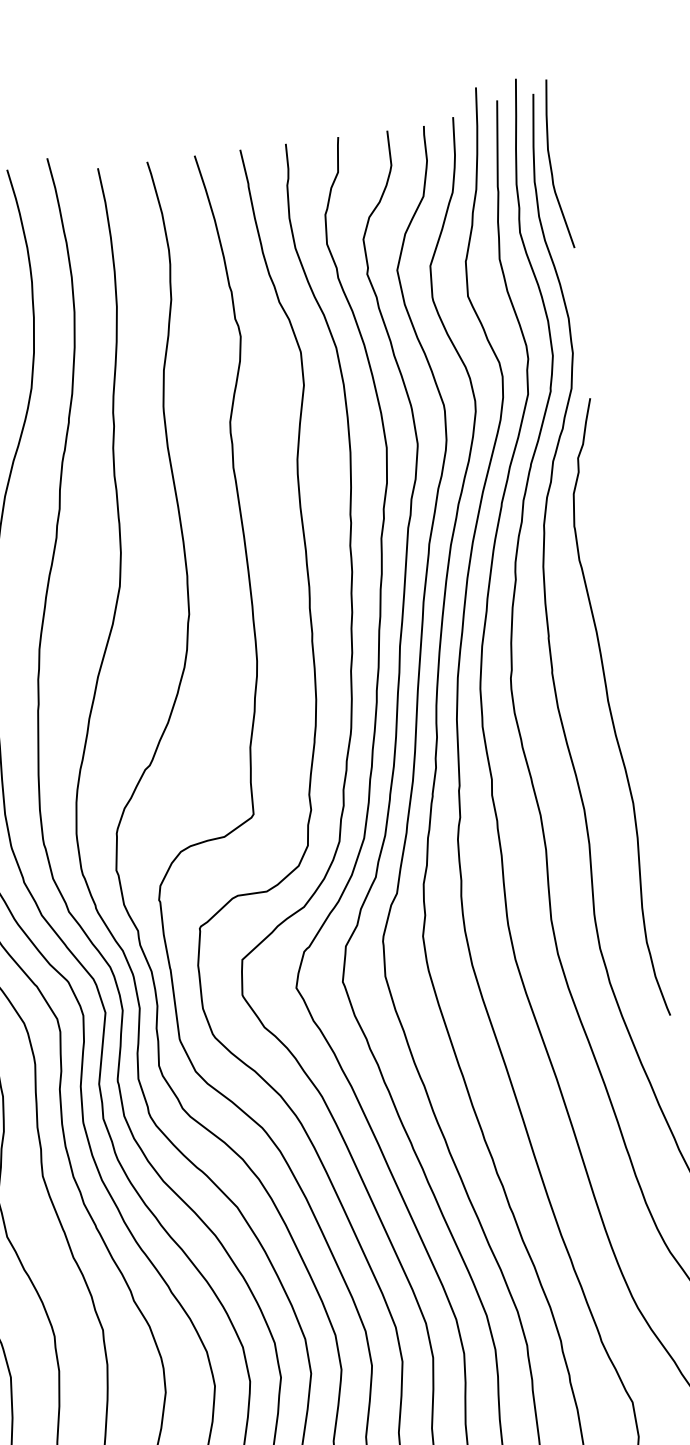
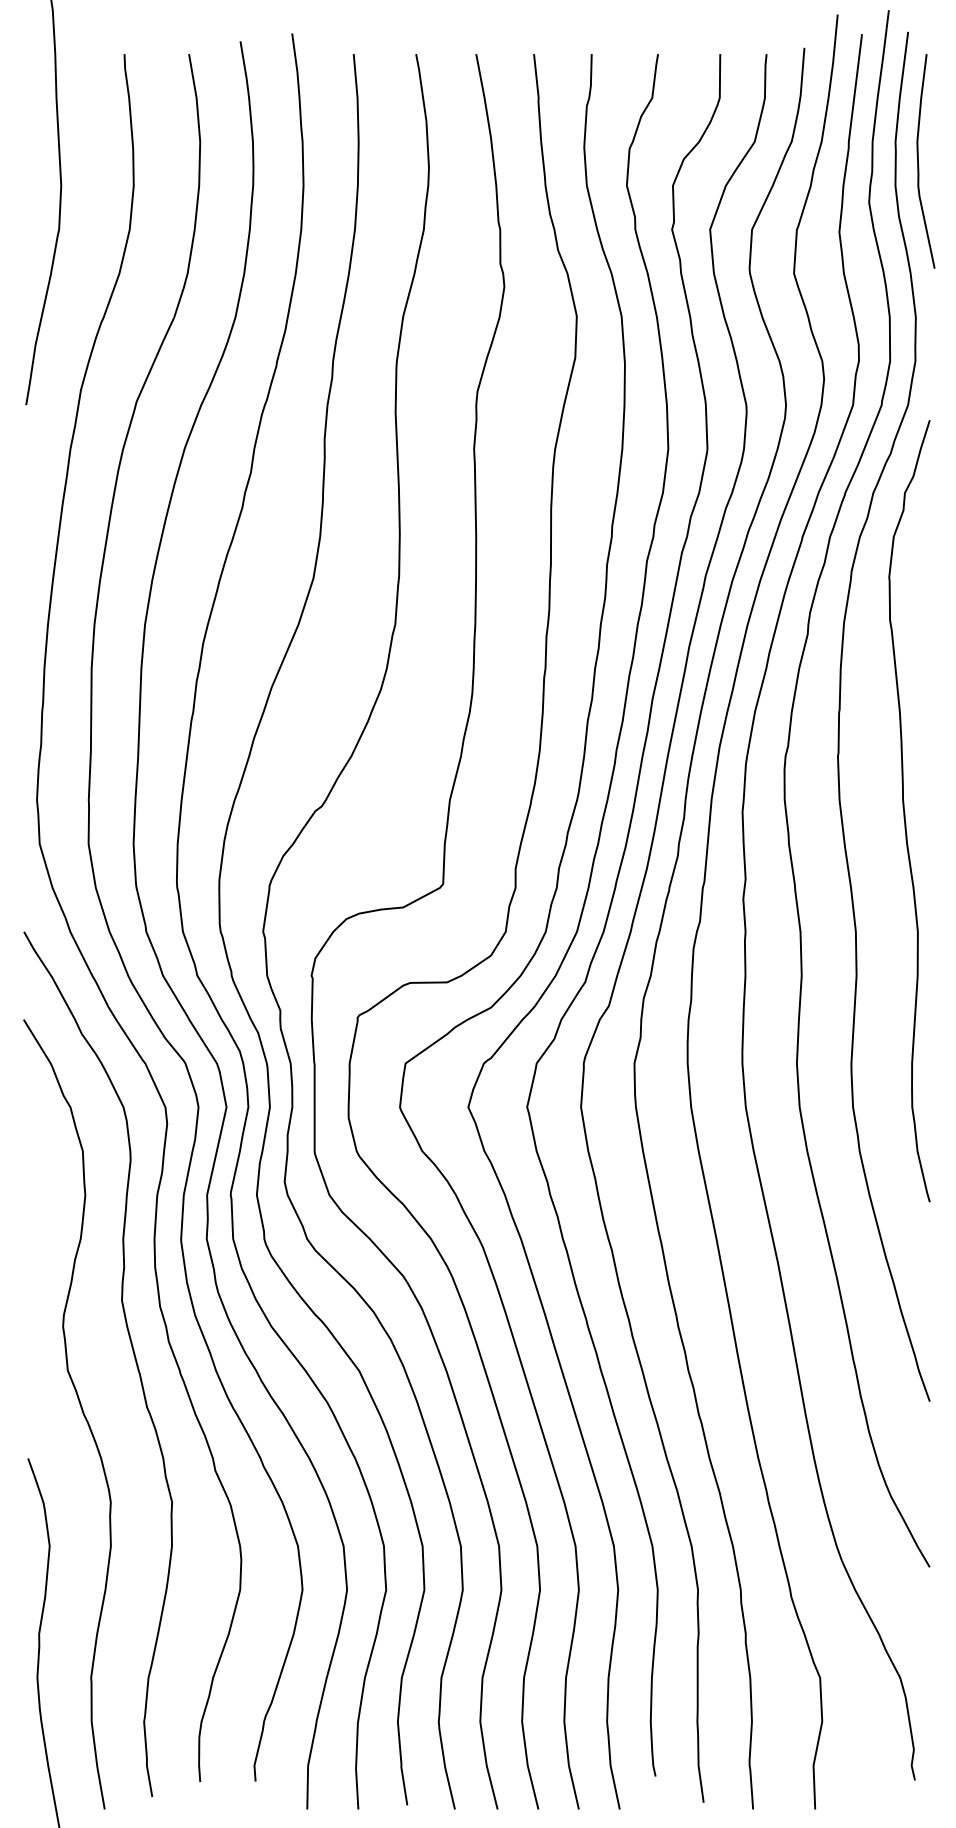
curve: (550, 165) -> (918, 161), moved

